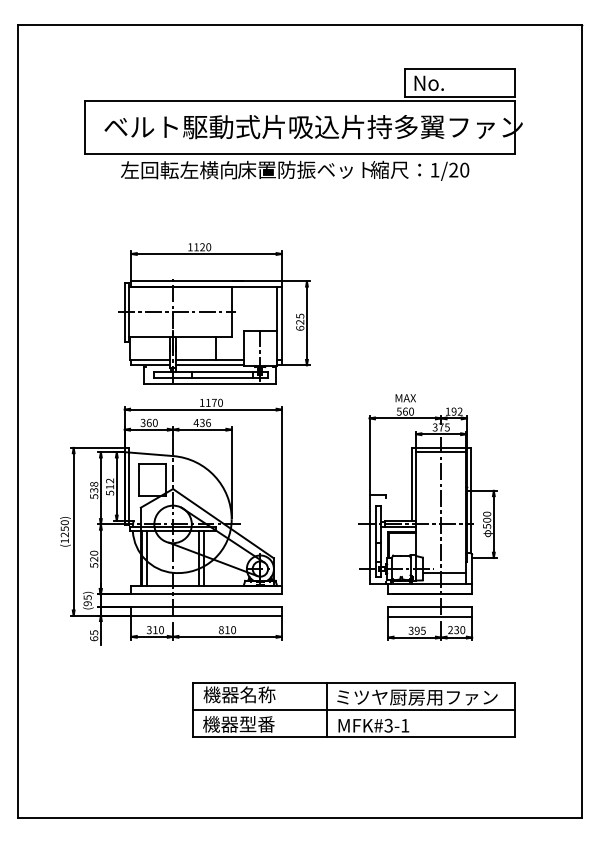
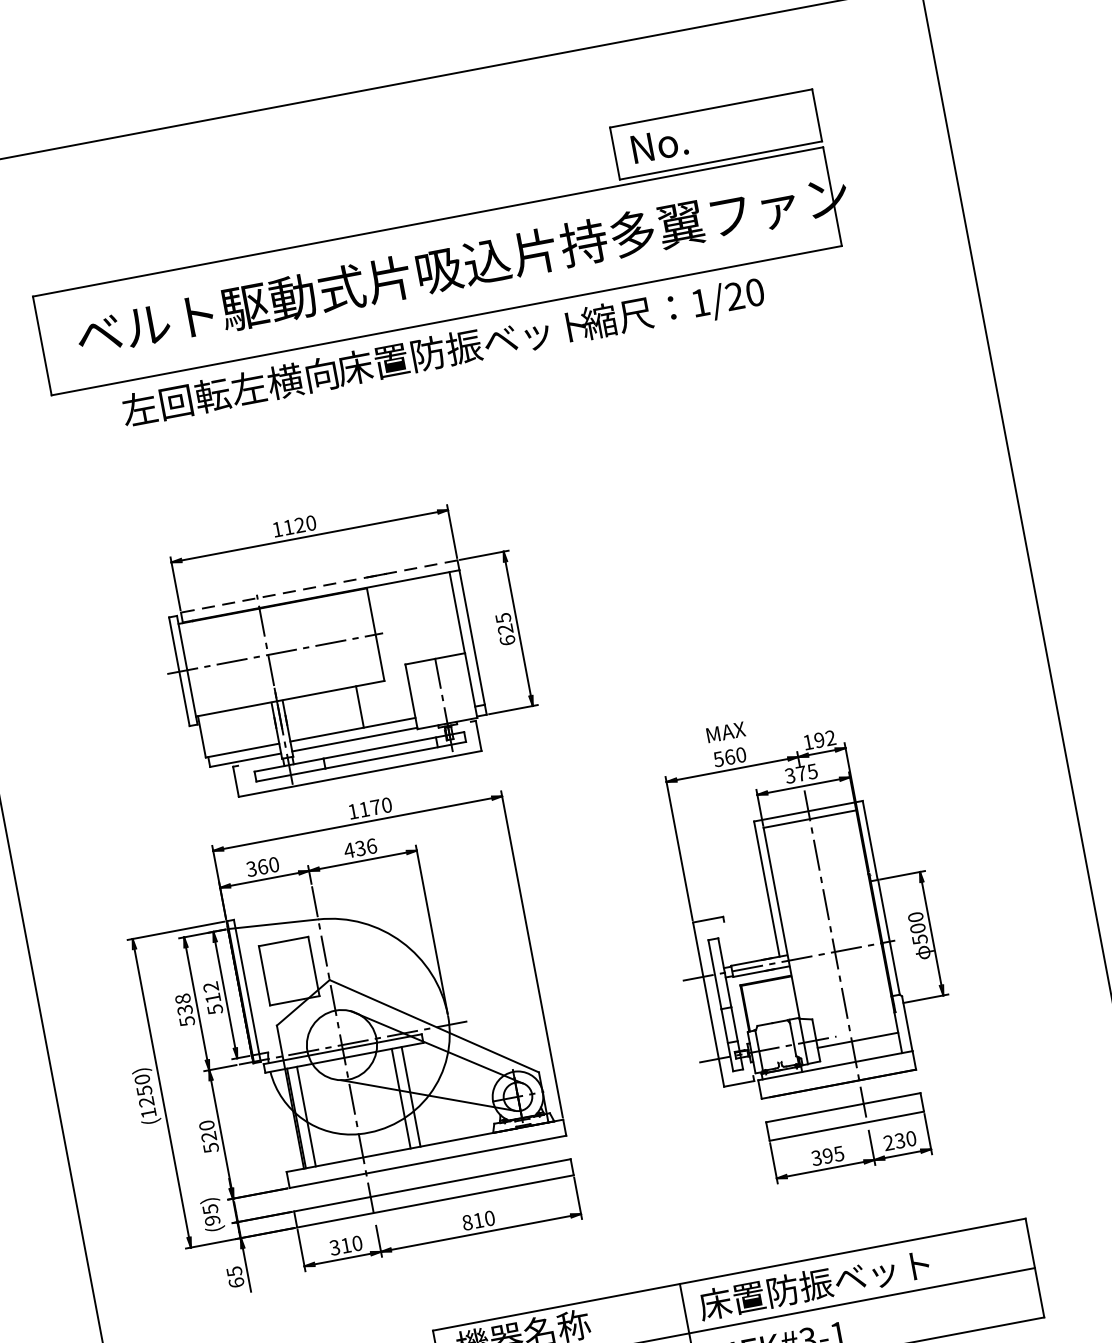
line: (206, 281) -> (319, 586), solid -> dashed
text: (416, 696) -> (849, 1276), ミツヤ厨房用ファン -> 床置防振ベット

